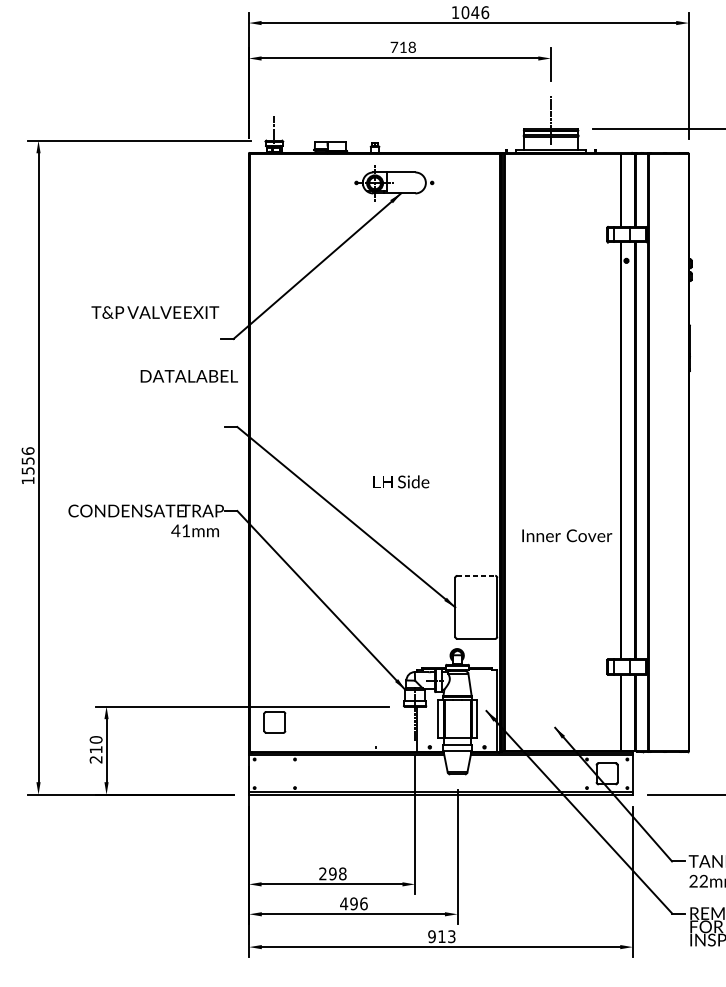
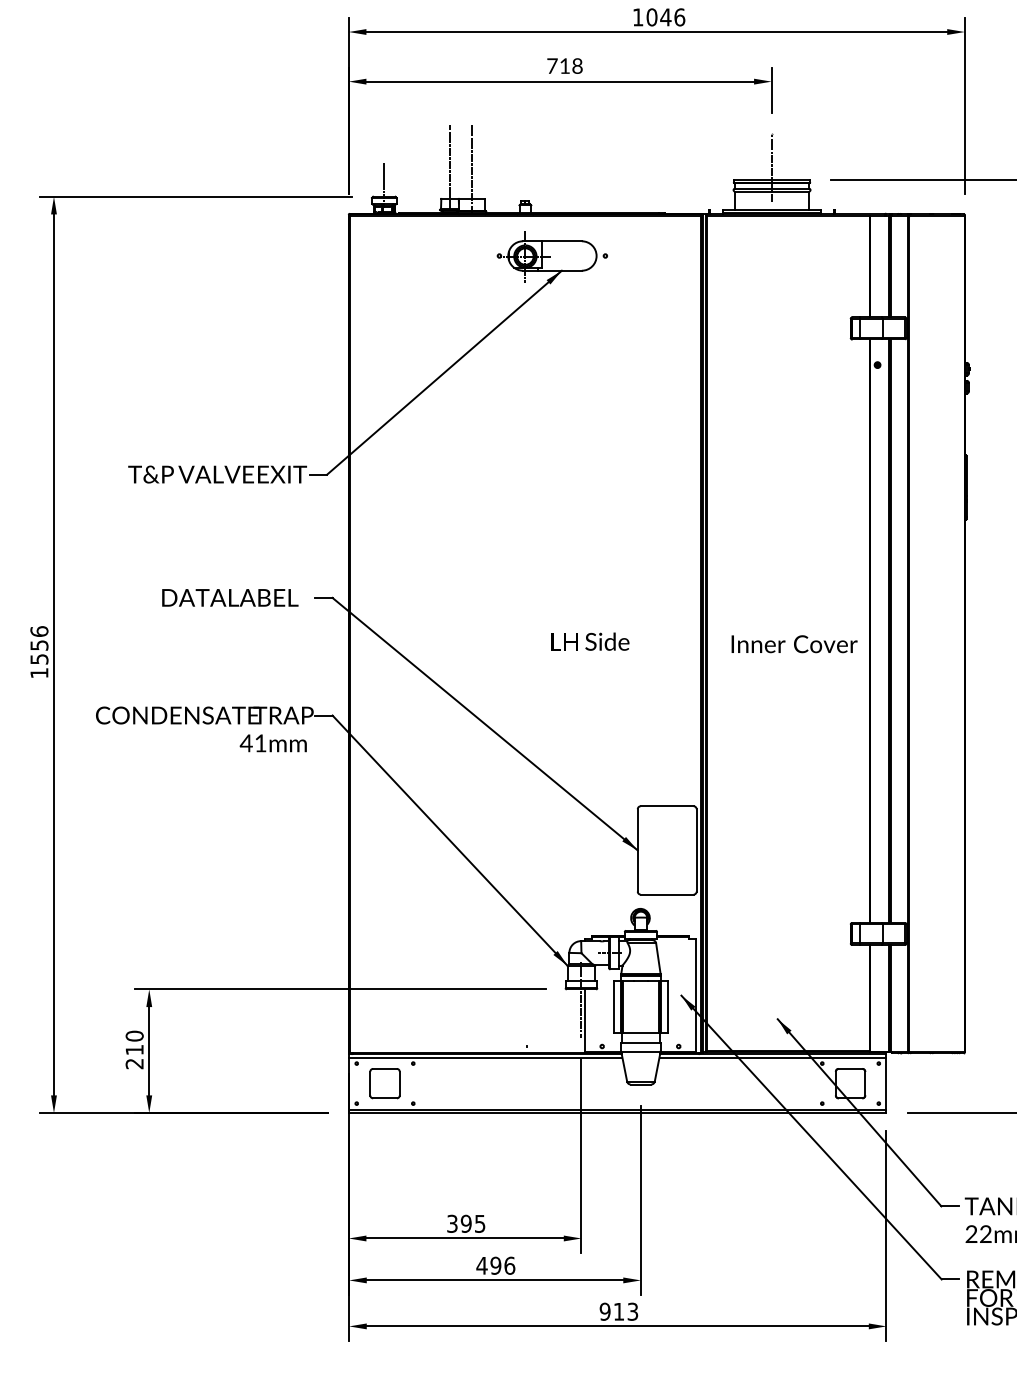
line: (321, 120) -> (450, 168), added
line: (337, 121) -> (472, 169), added
text: (155, 312) -> (217, 474), moved
text: (189, 376) -> (230, 597), moved
text: (401, 481) -> (590, 641), moved
text: (567, 535) -> (794, 644), moved
line: (476, 575) -> (667, 806), dashed -> solid
part: (274, 722) -> (384, 1083), moved
text: (333, 873) -> (466, 1223), 298 -> 395

